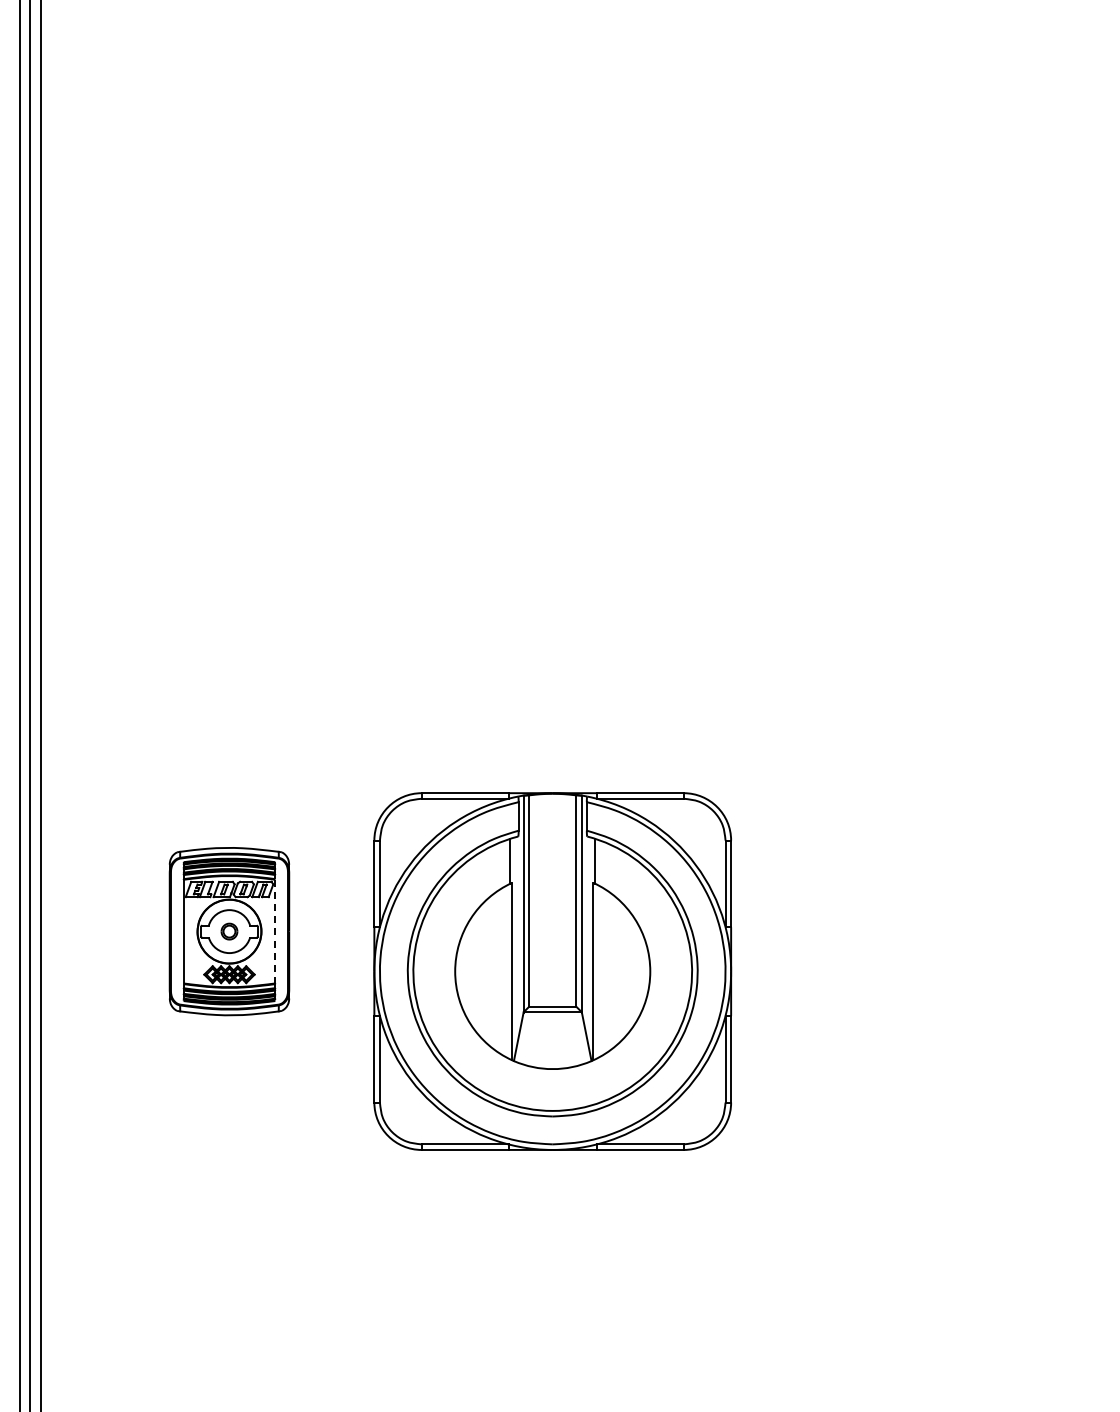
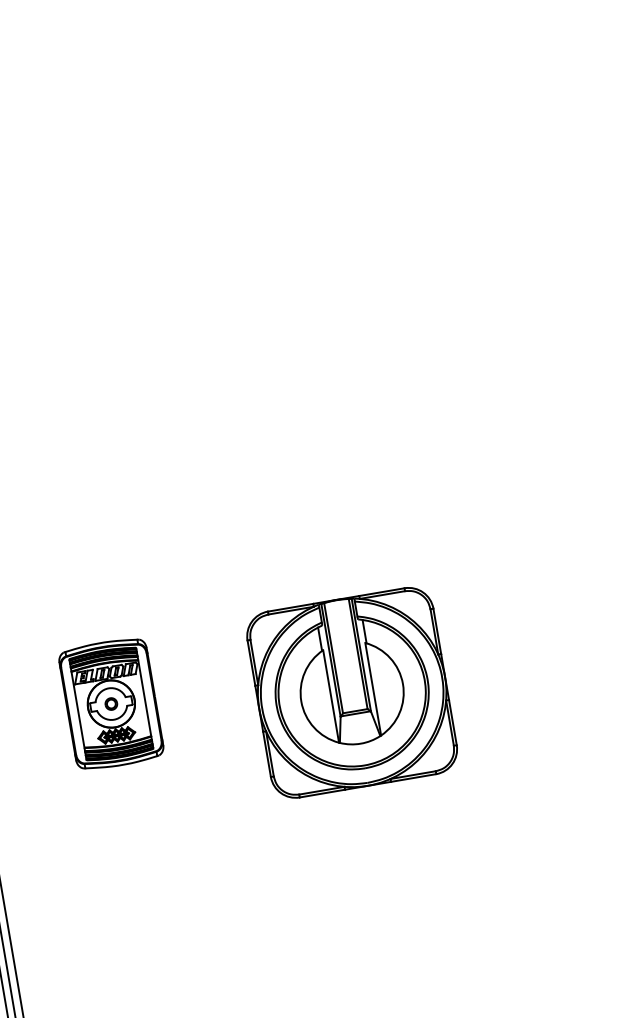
line: (275, 931) -> (144, 698), dashed -> solid
part: (552, 971) -> (351, 692), size x0.71

